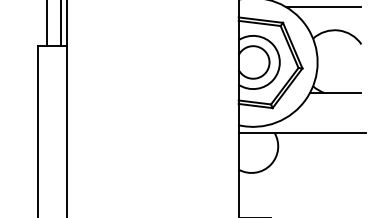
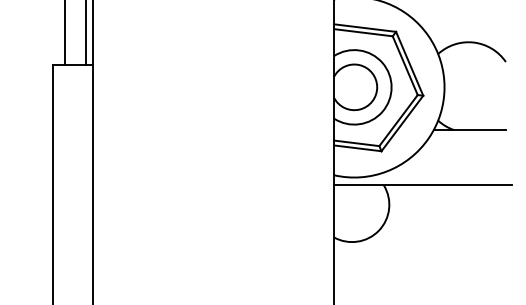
line: (323, 7) -> (452, 10), removed

